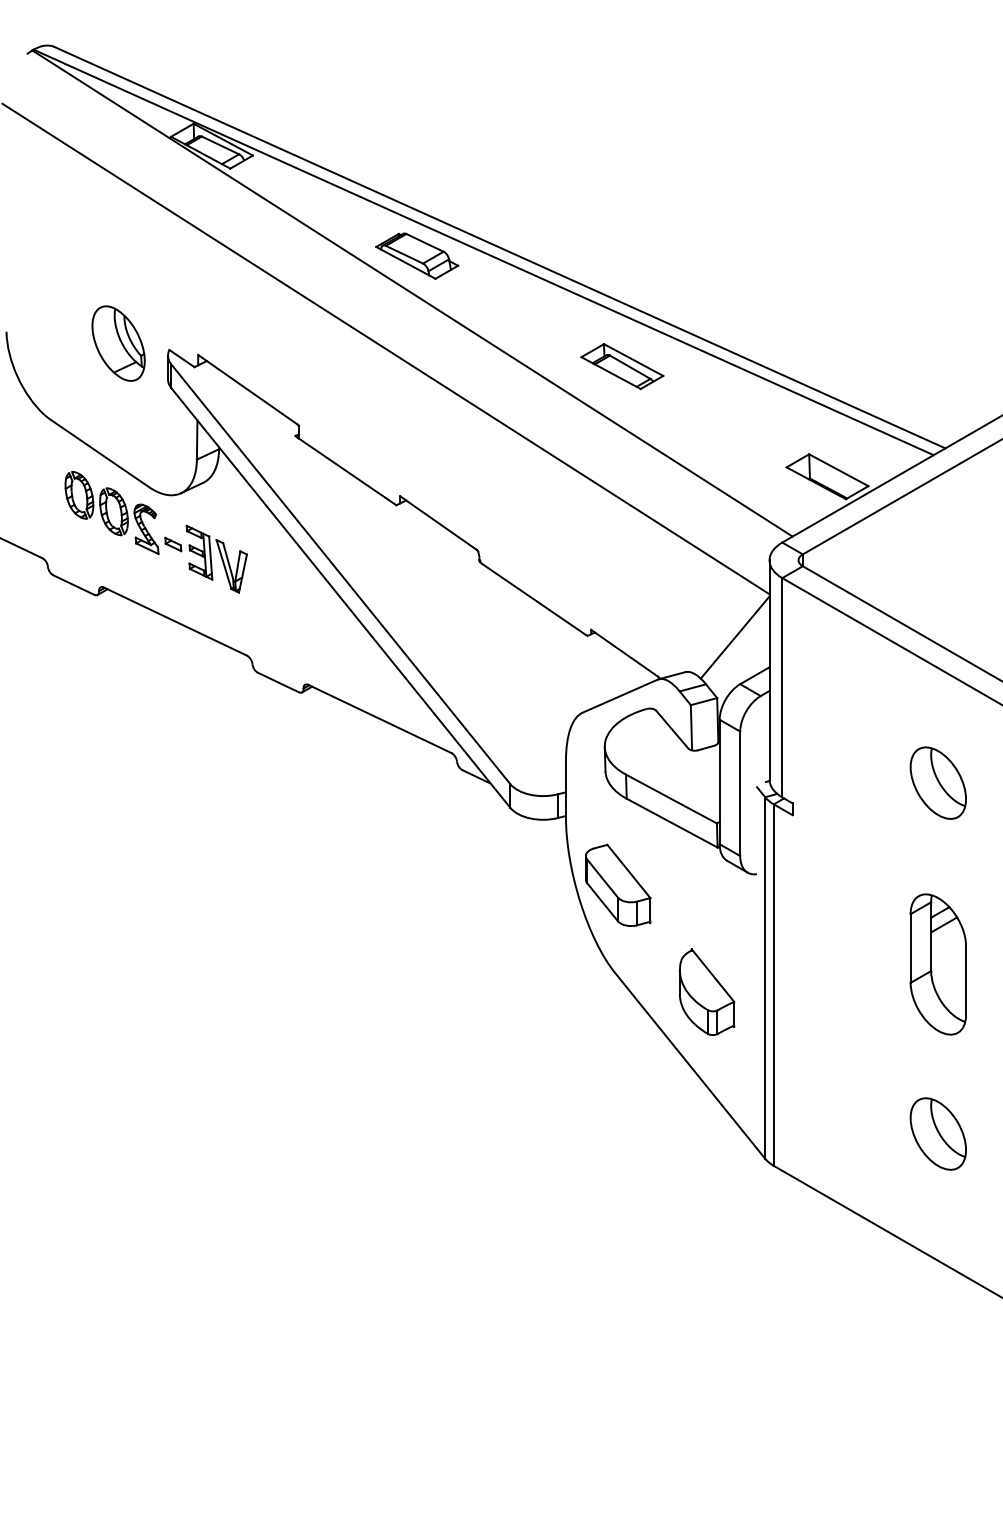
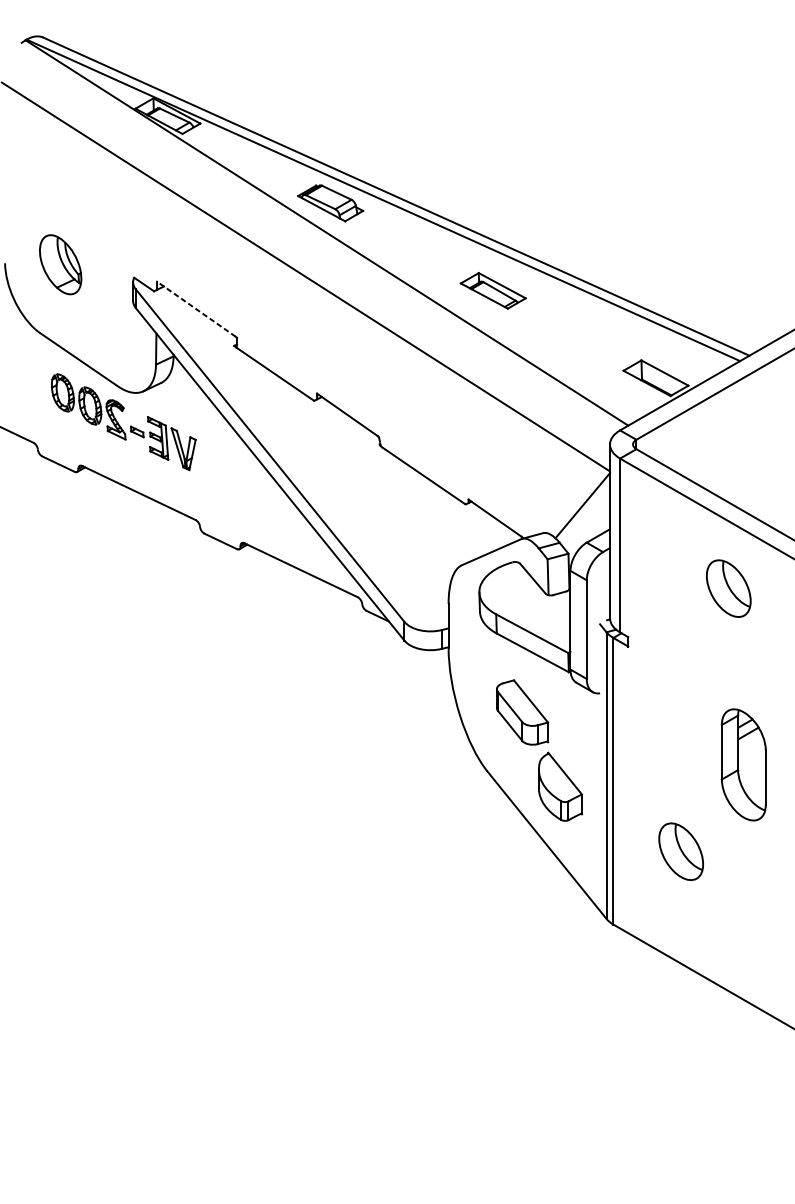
part: (118, 343) -> (60, 264), moved
line: (247, 389) -> (196, 309), solid -> dashed
part: (937, 782) -> (728, 588), moved
part: (618, 884) -> (522, 711), moved
part: (937, 1133) -> (680, 851), moved

